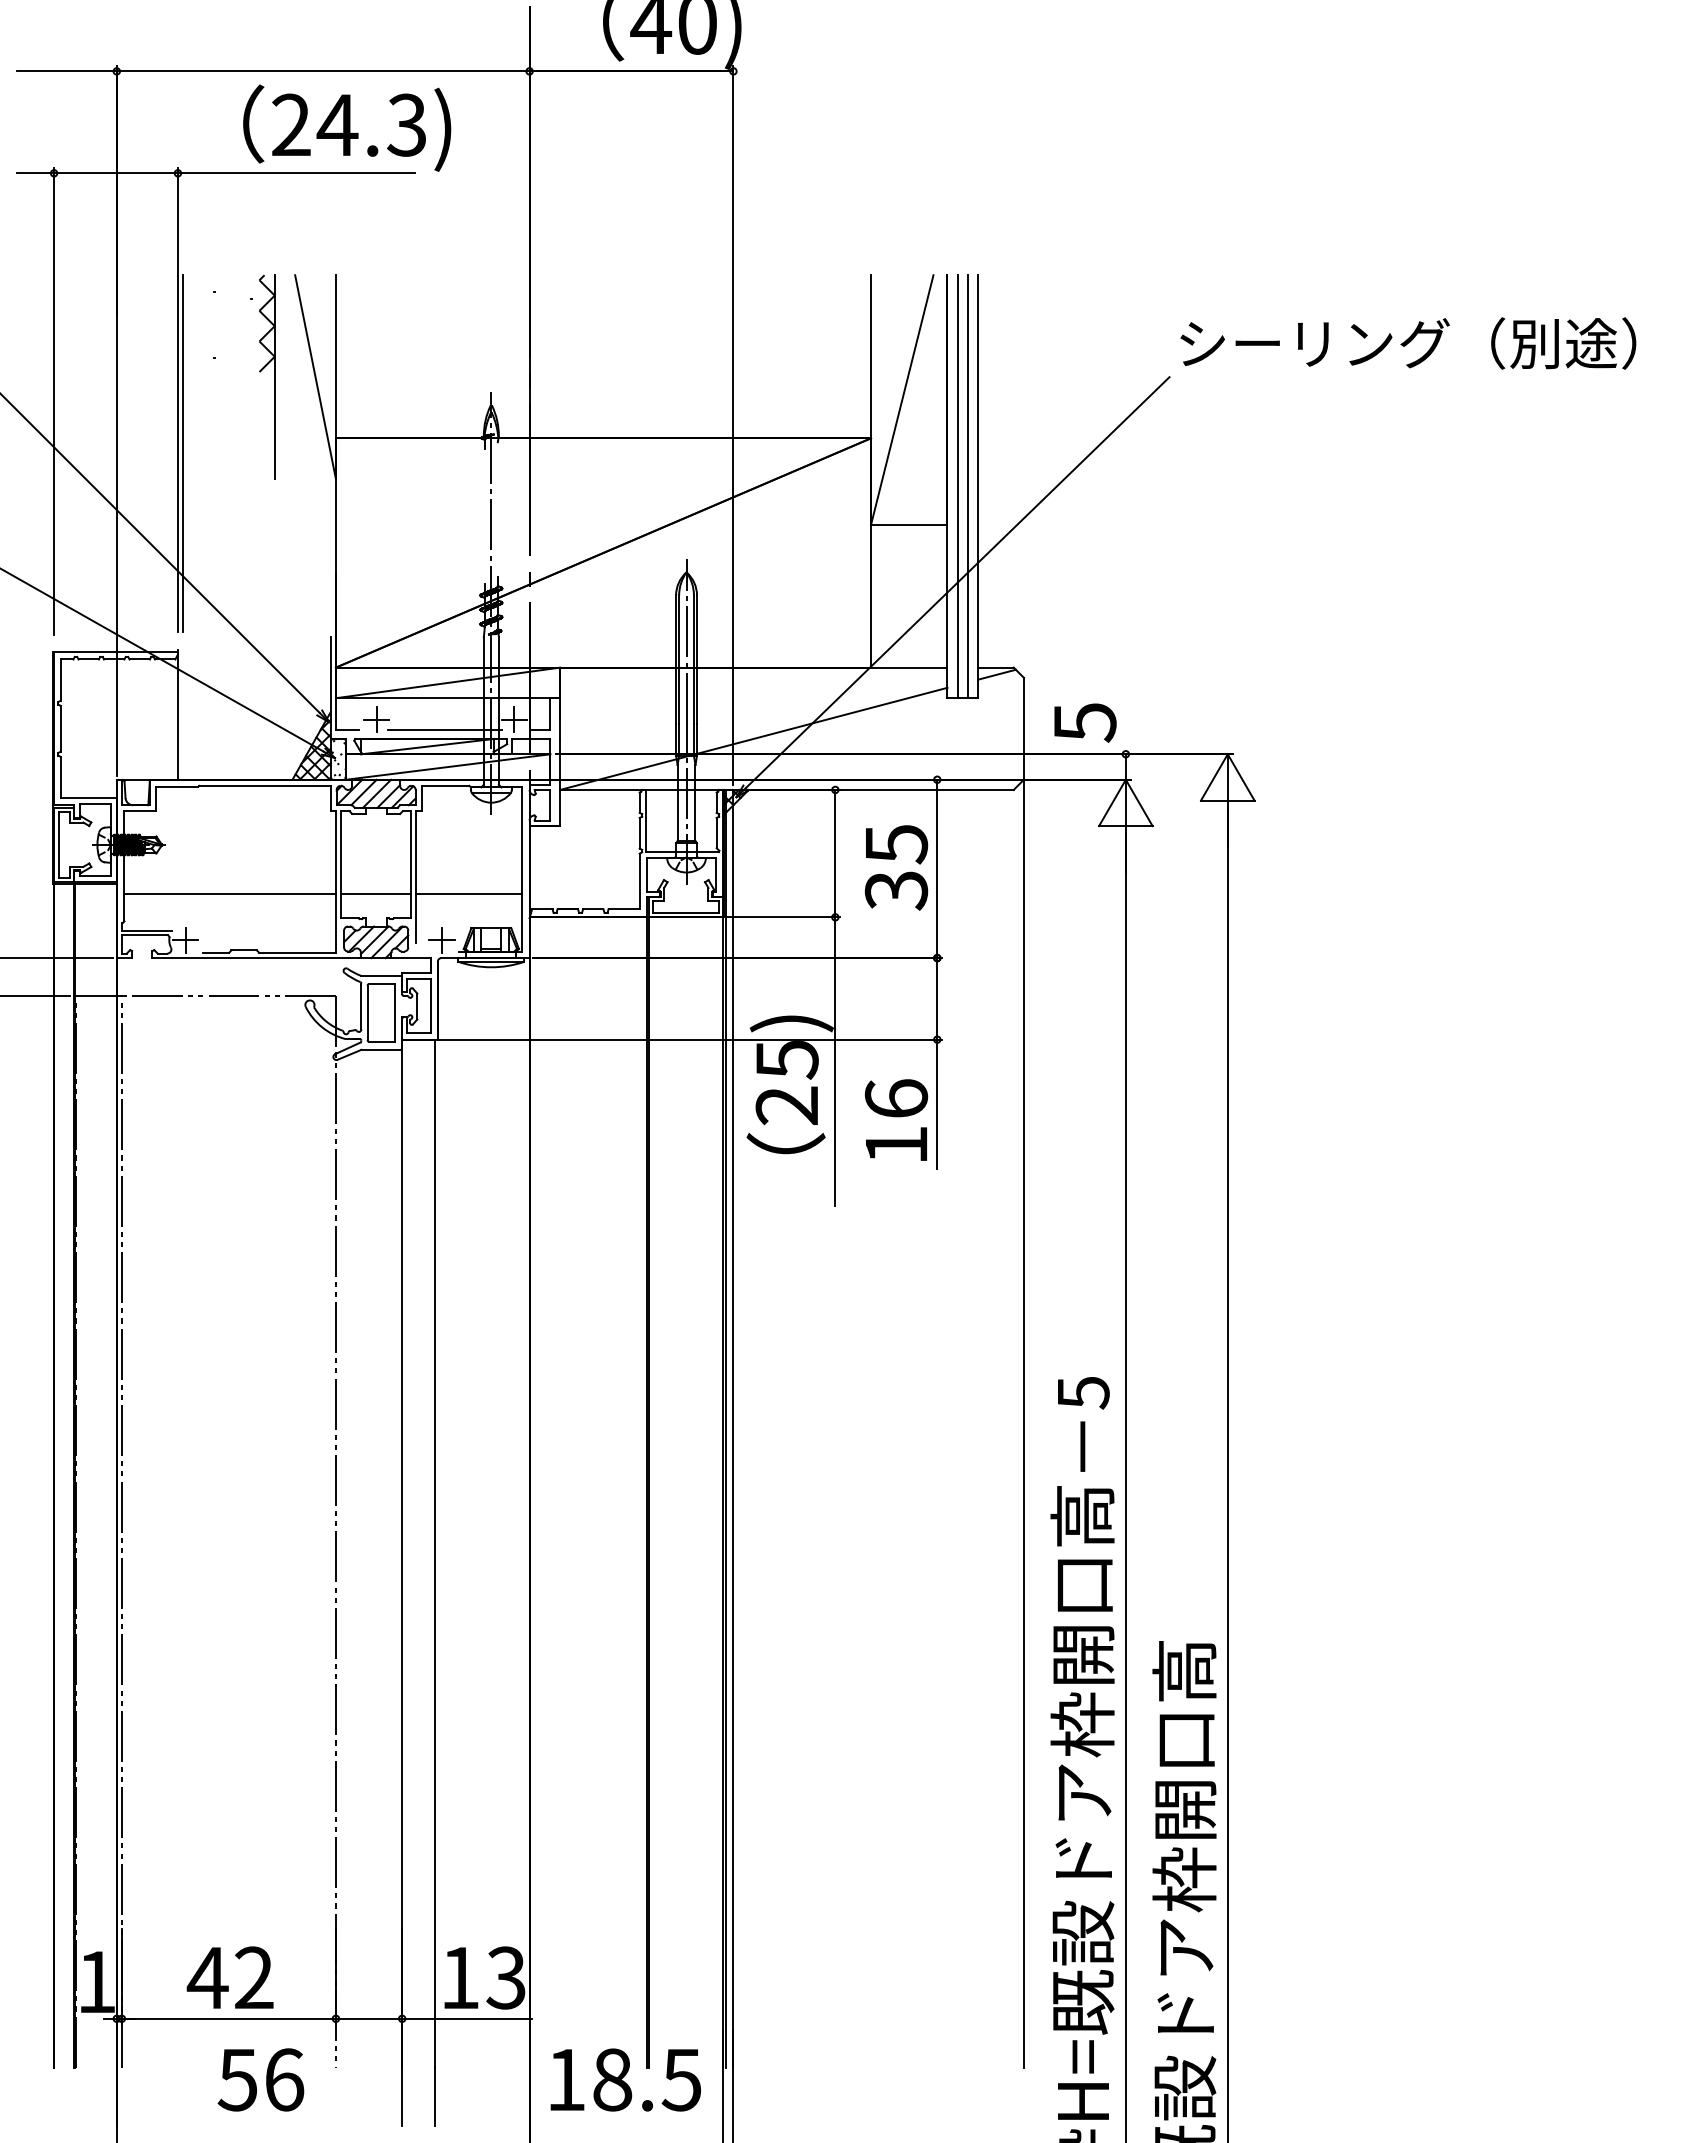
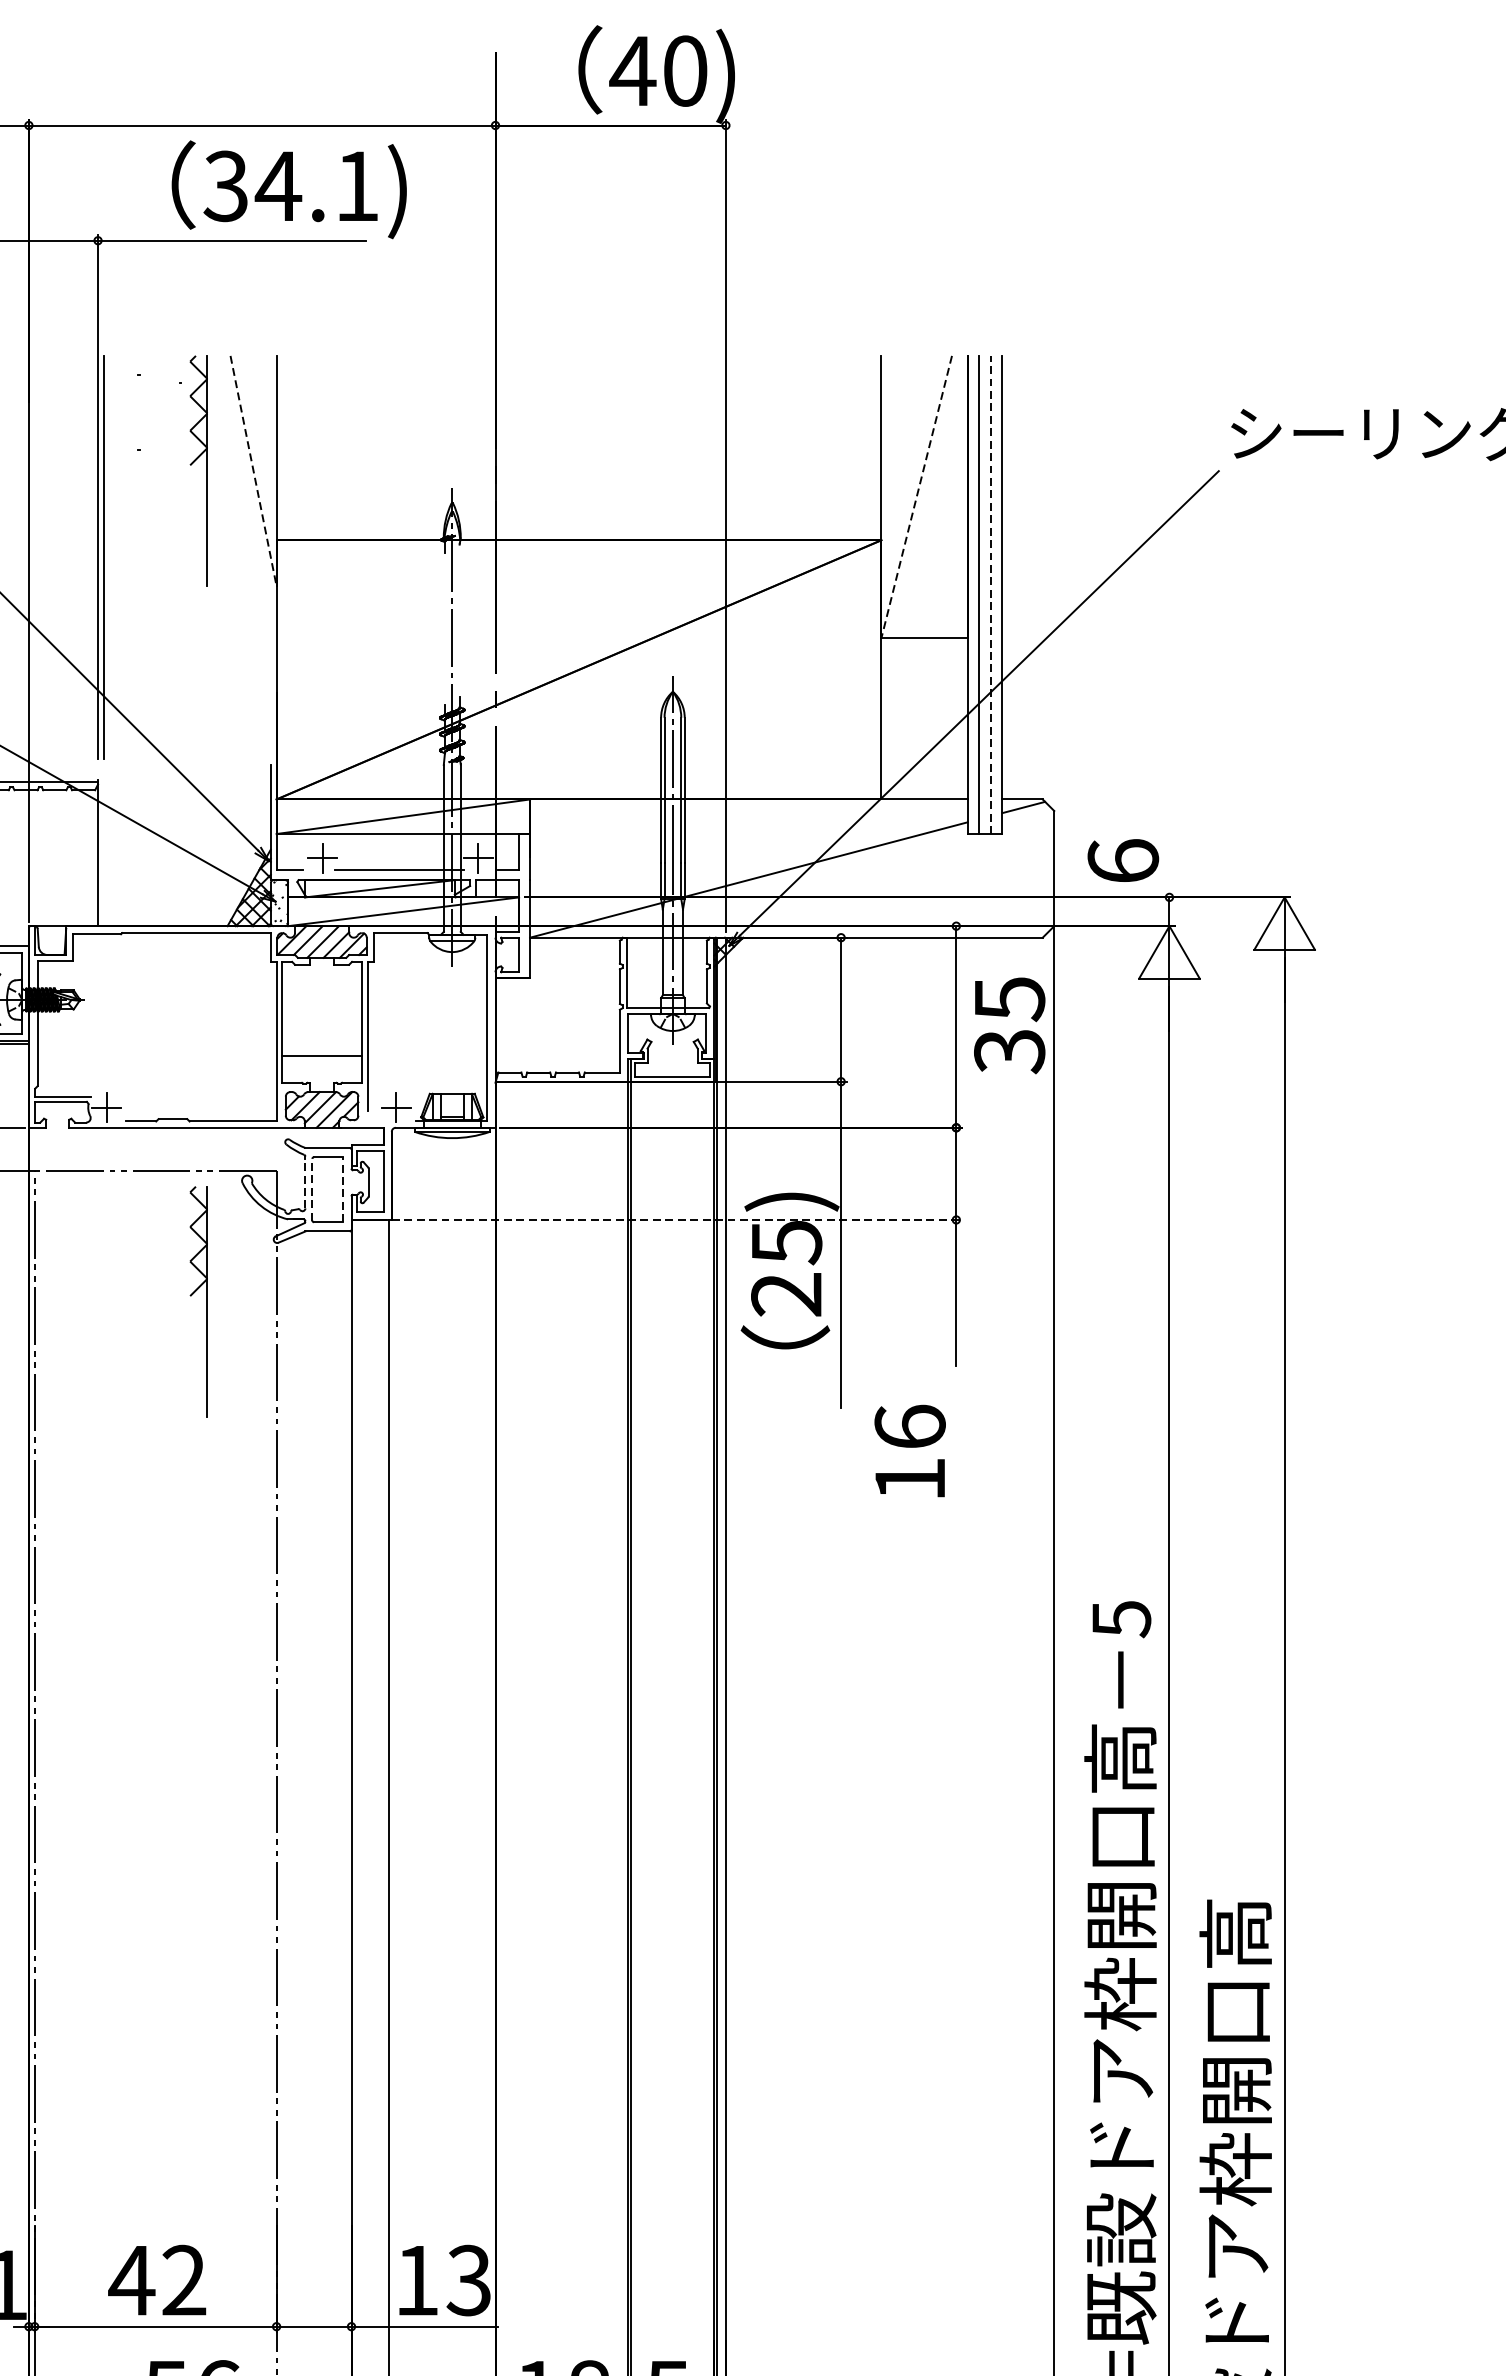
text: (348, 124) -> (290, 185), 24.3) -> 34.1)
line: (315, 377) -> (253, 471), solid -> dashed
line: (902, 400) -> (917, 497), solid -> dashed
line: (967, 486) -> (990, 594), solid -> dashed
text: (1084, 722) -> (1122, 861), 5 -> 6
text: (896, 867) -> (1009, 1025), moved
line: (229, 894) -> (156, 1055), removed
line: (468, 894) -> (426, 1055), removed
line: (361, 1006) -> (305, 1182), solid -> dashed
line: (367, 1012) -> (312, 1189), solid -> dashed
line: (394, 1012) -> (342, 1189), solid -> dashed
line: (690, 1039) -> (677, 1219), solid -> dashed
part: (274, 1111) -> (207, 1301), added
text: (896, 1119) -> (910, 1450), moved

